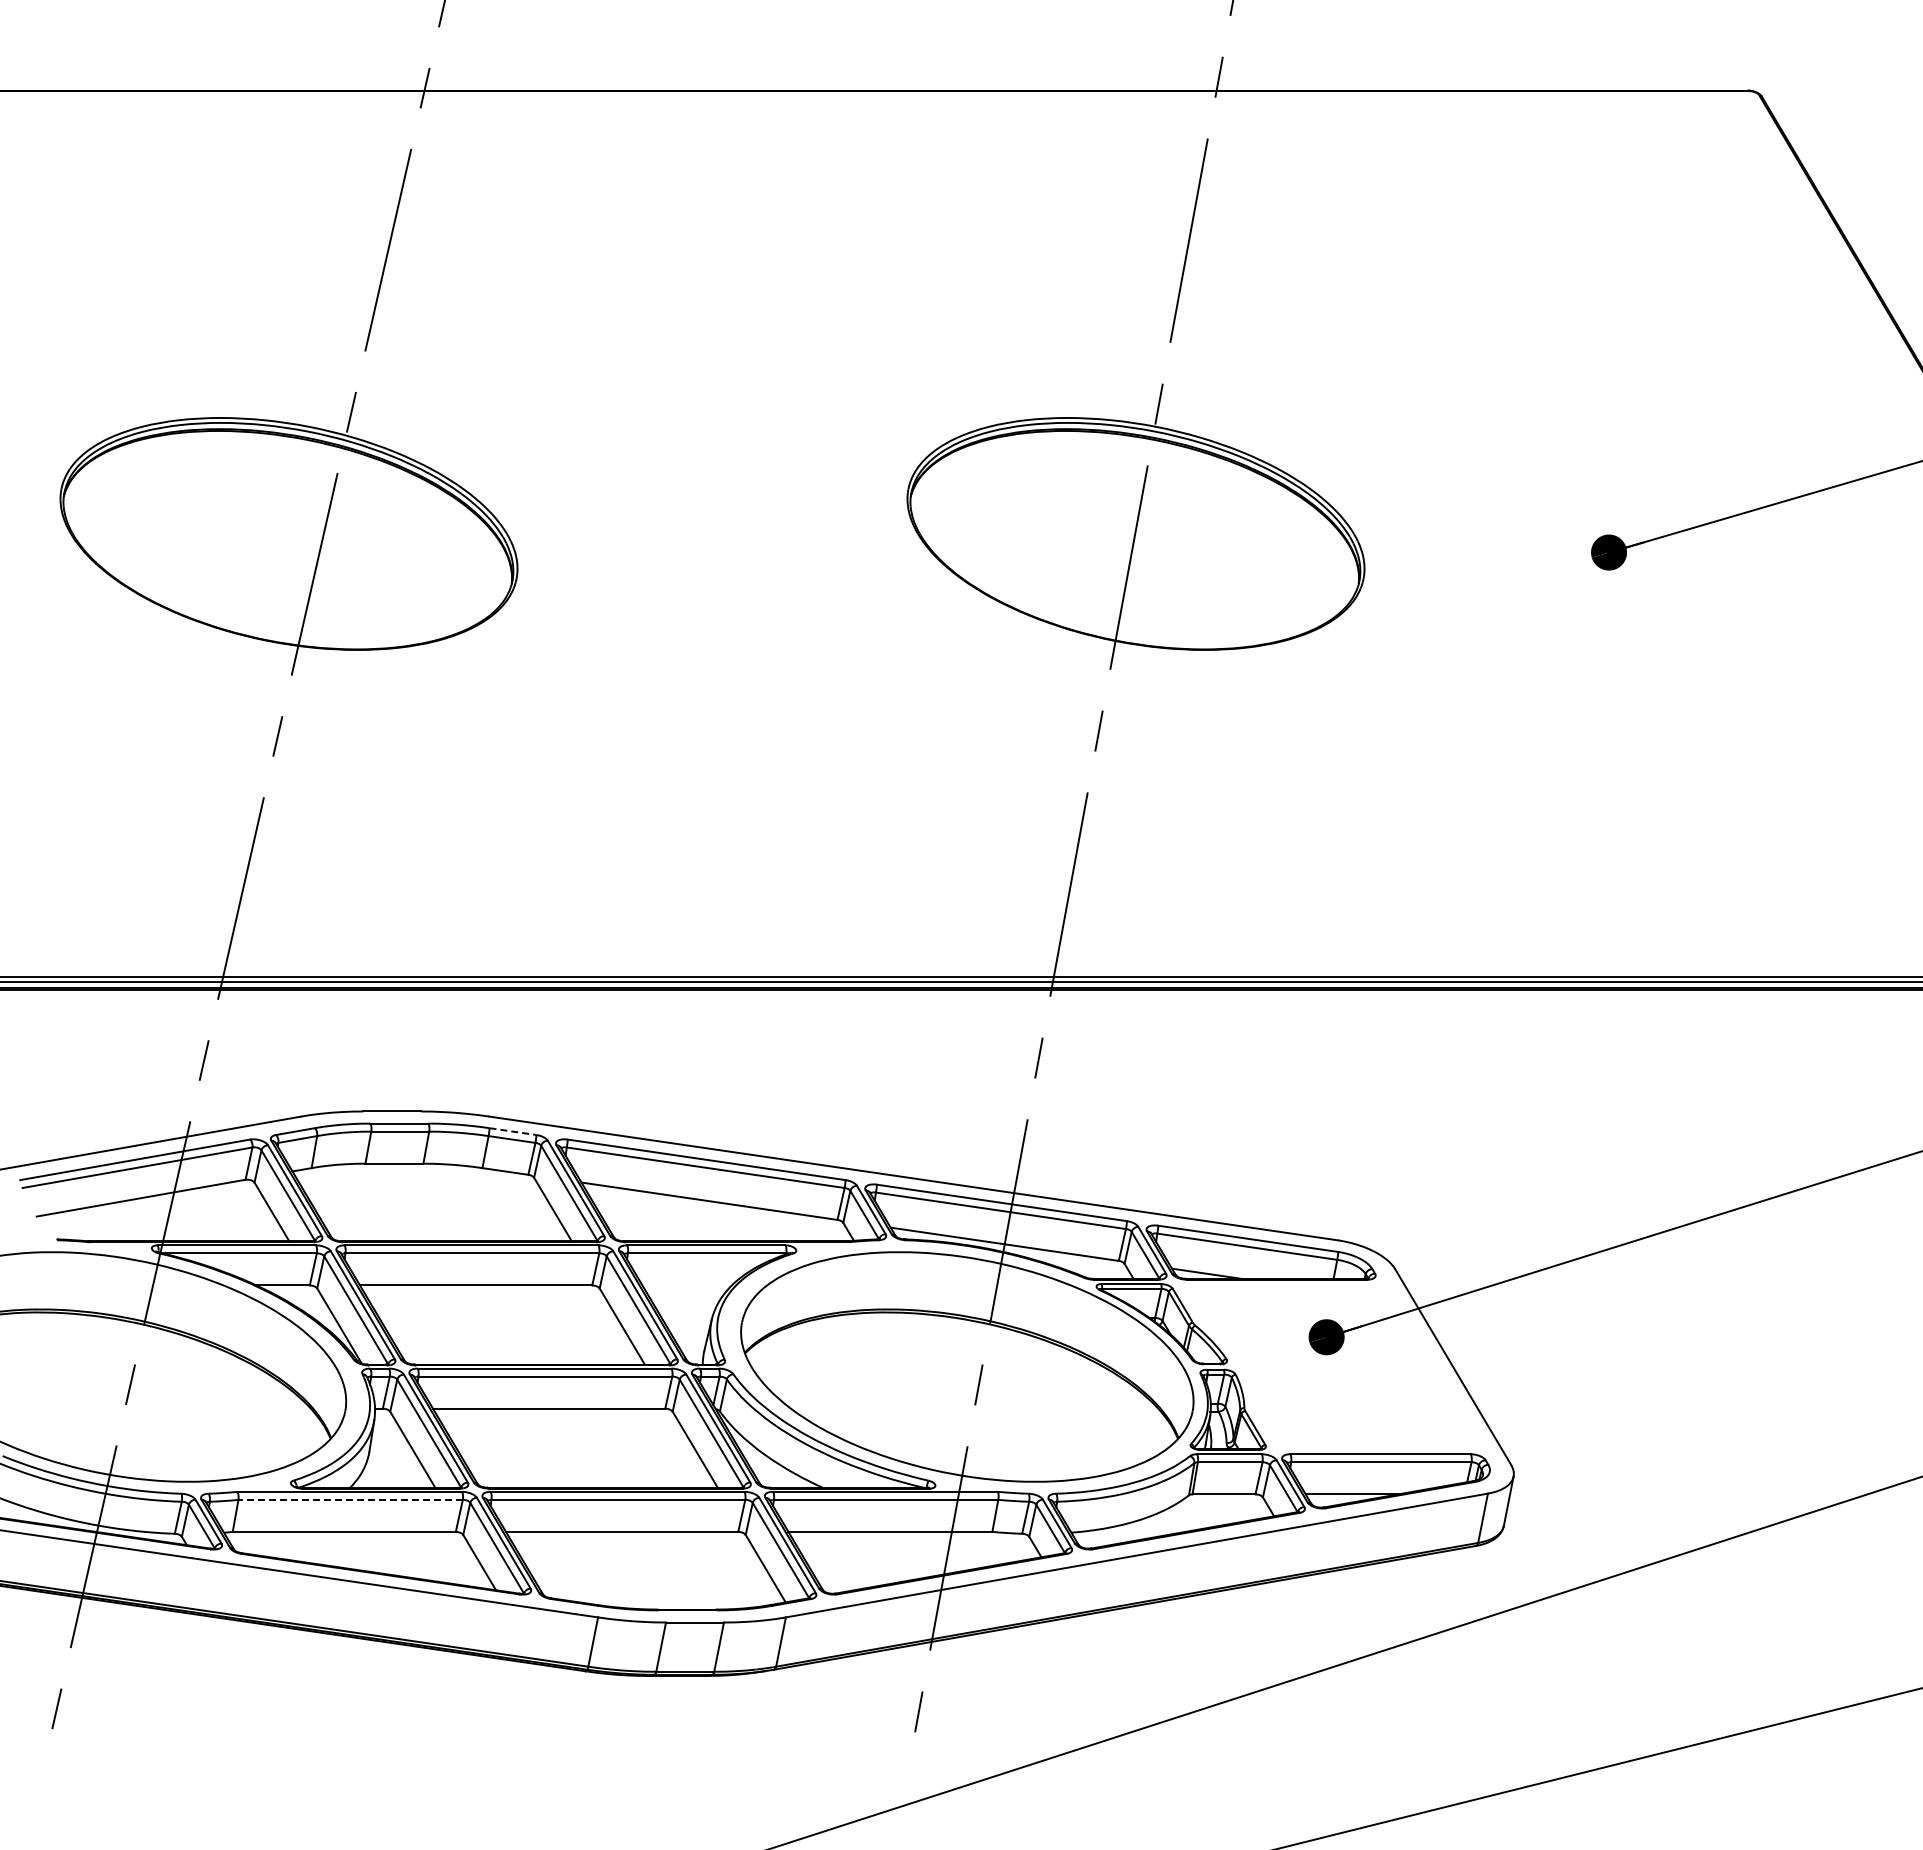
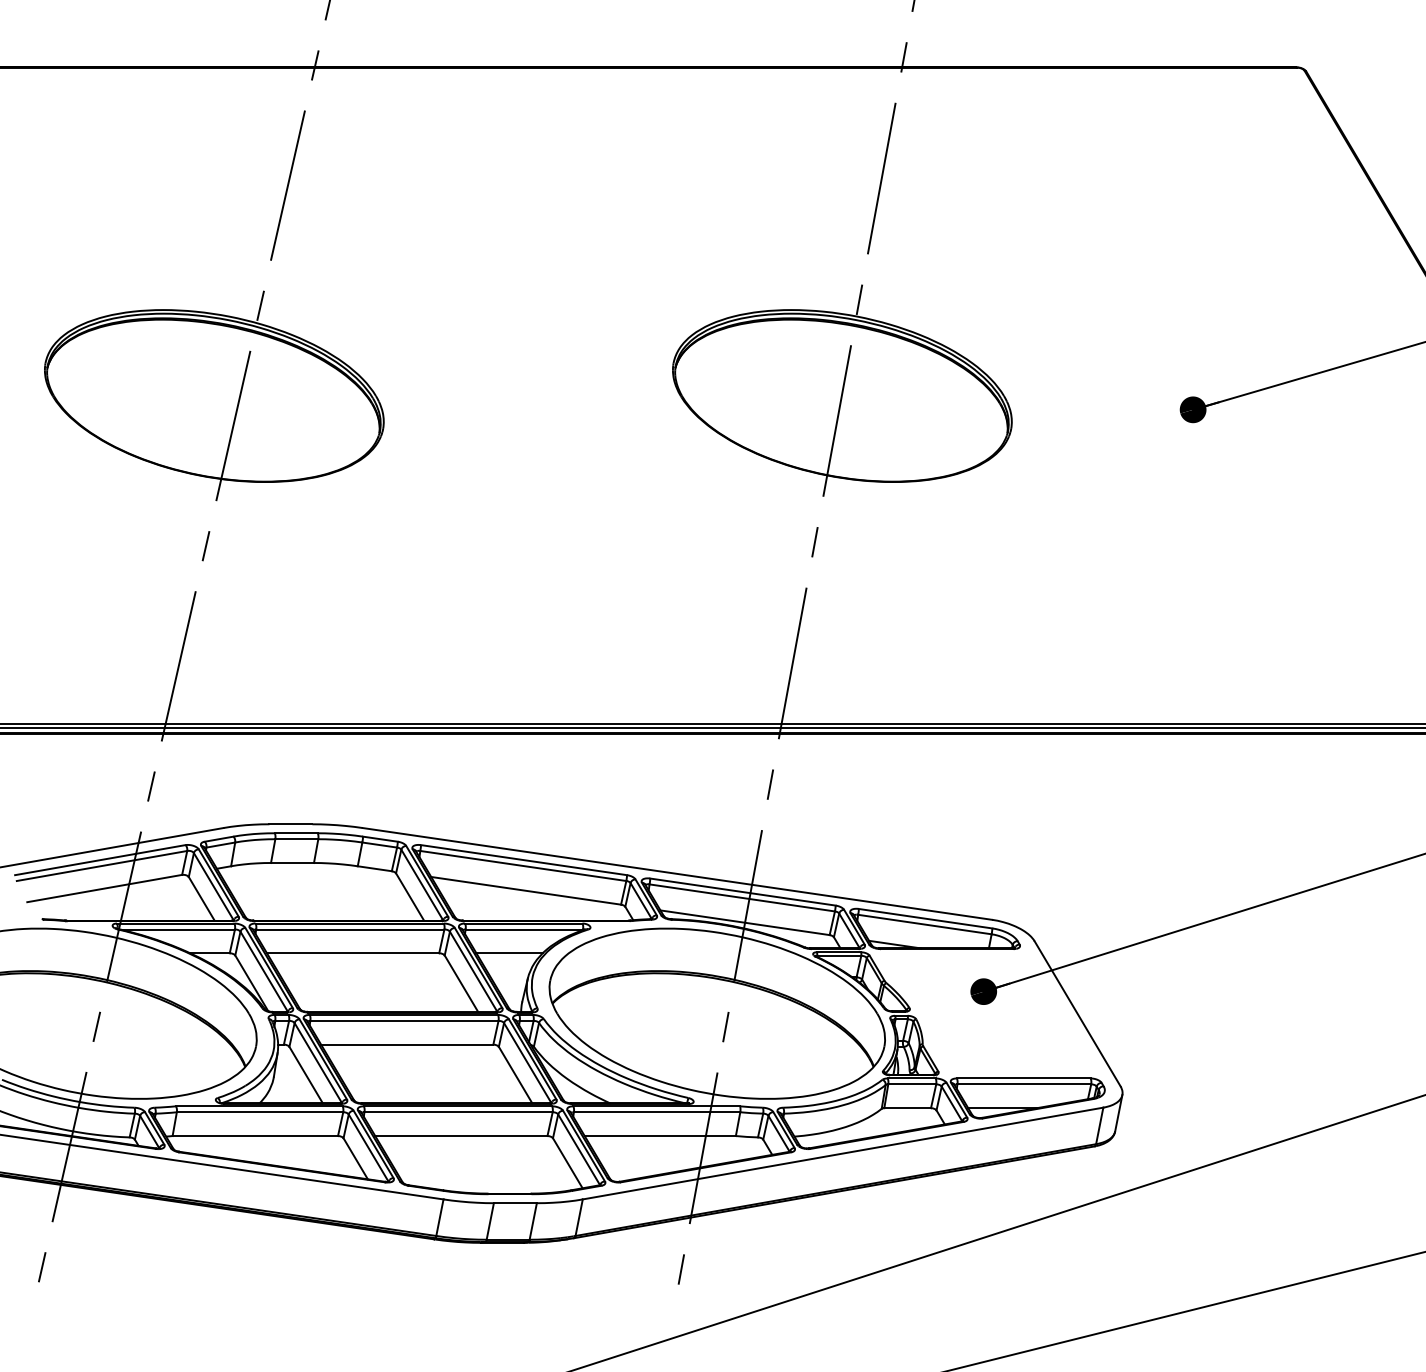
line: (512, 1131) -> (380, 839), dashed -> solid
line: (687, 1285) -> (509, 953), added
line: (350, 1499) -> (259, 1111), dashed -> solid

